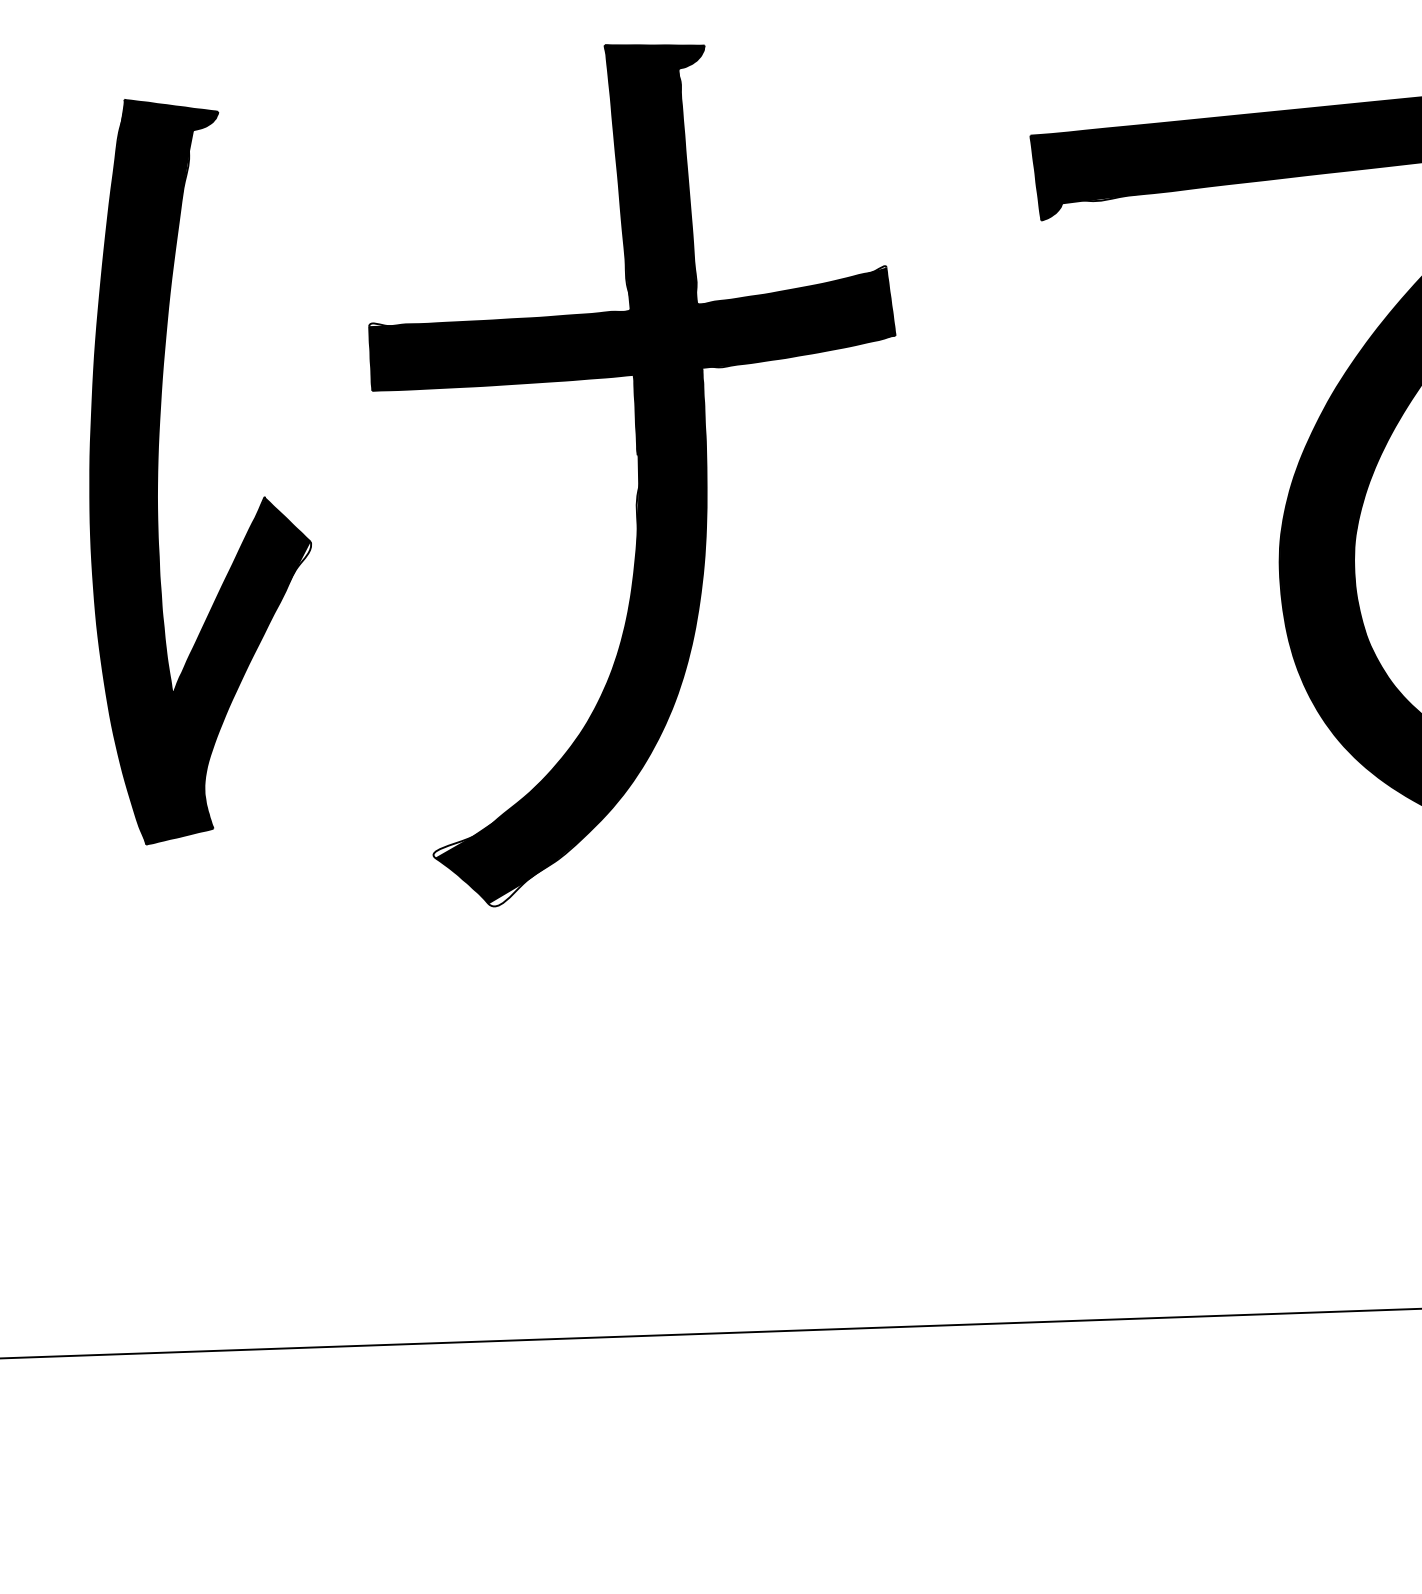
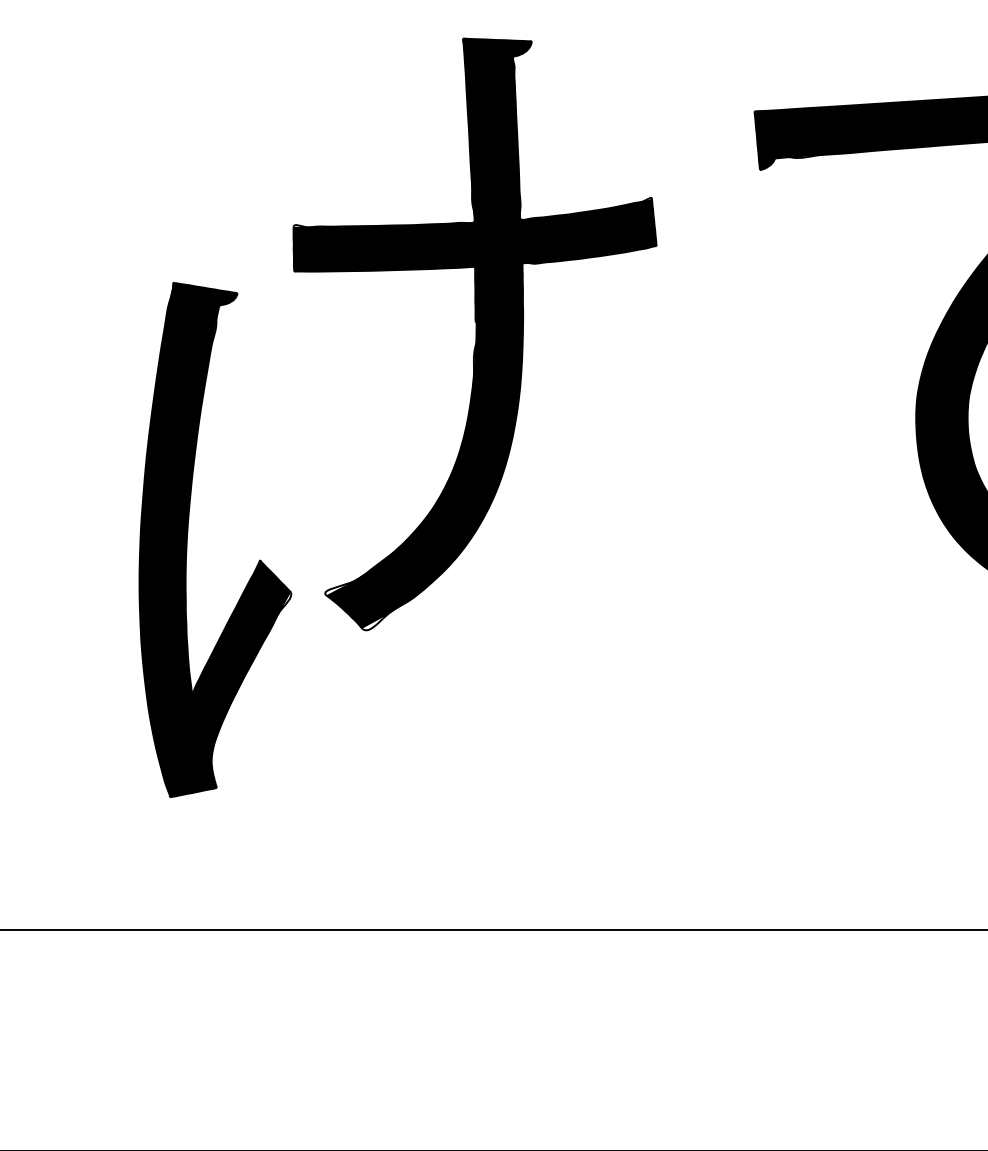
part: (159, 461) -> (188, 533), moved

